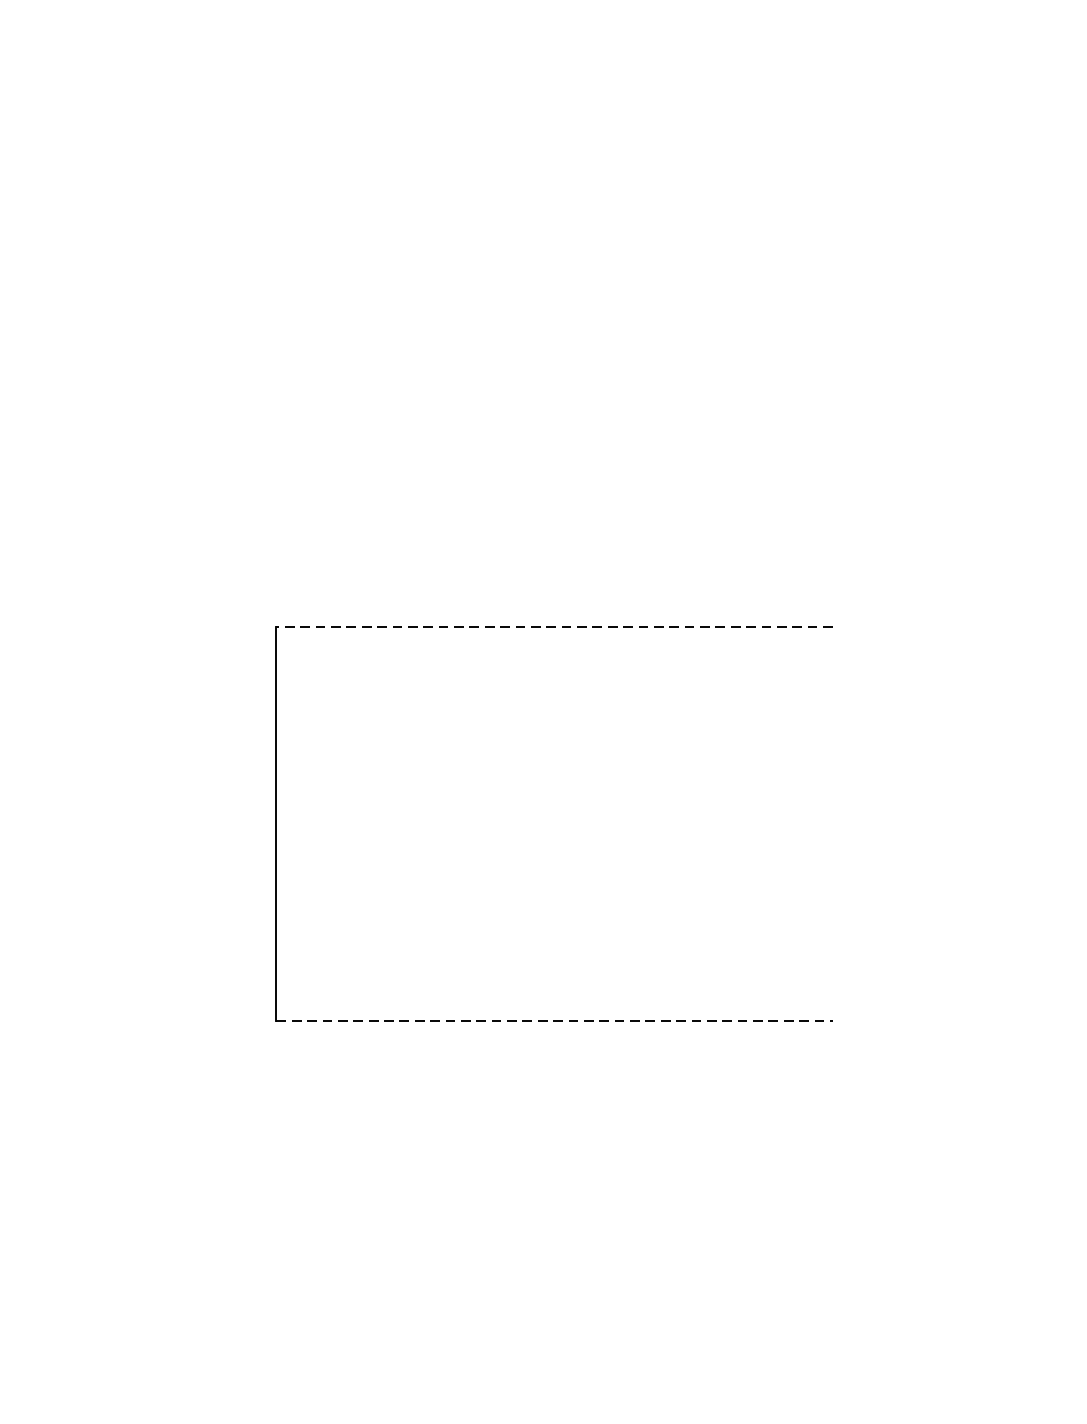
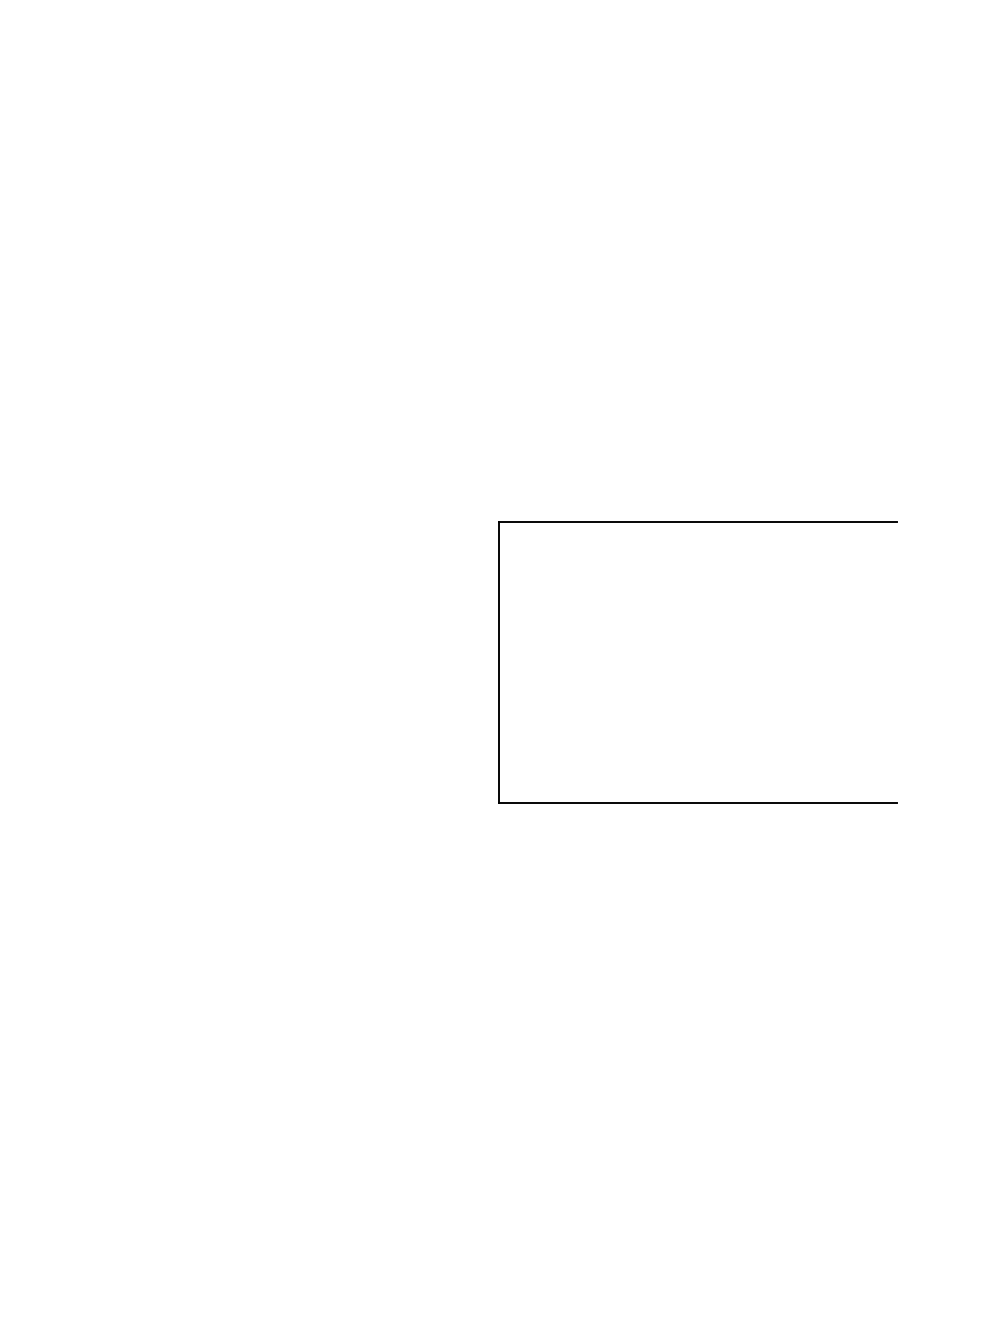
line: (553, 626) -> (697, 521), dashed -> solid
line: (554, 1020) -> (698, 803), dashed -> solid

